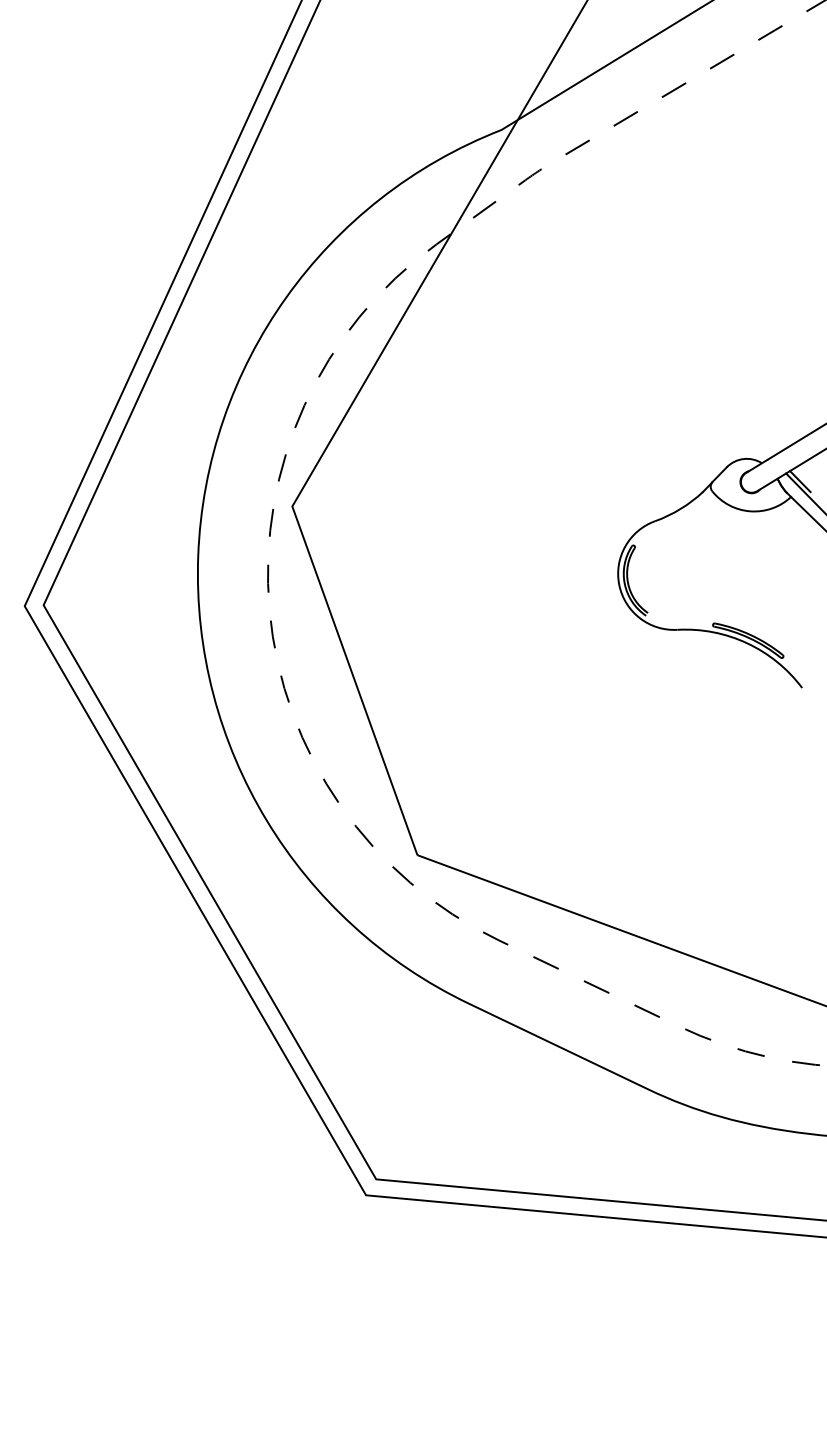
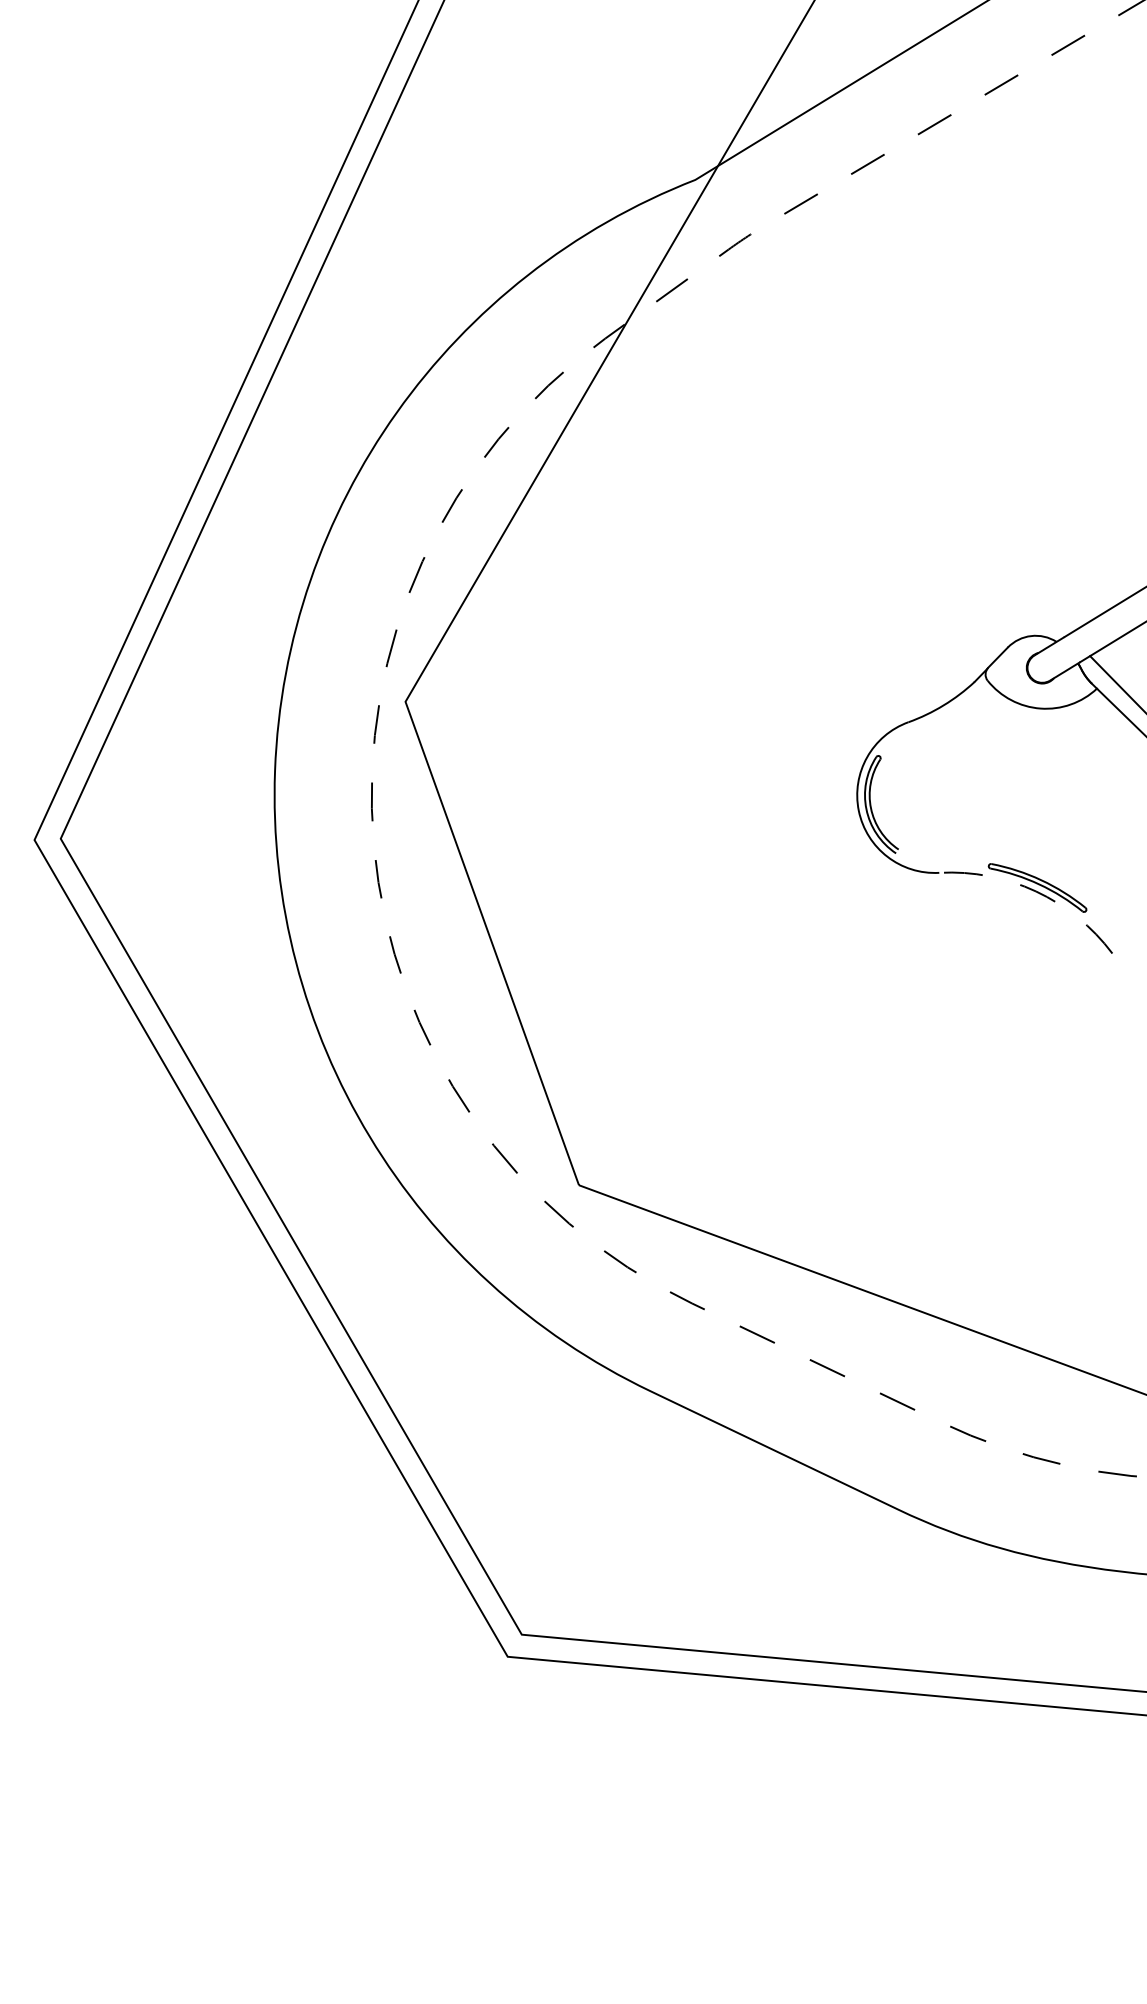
line: (800, 481) -> (1109, 666), removed
arc: (747, 643) -> (1036, 891), solid -> dashed

